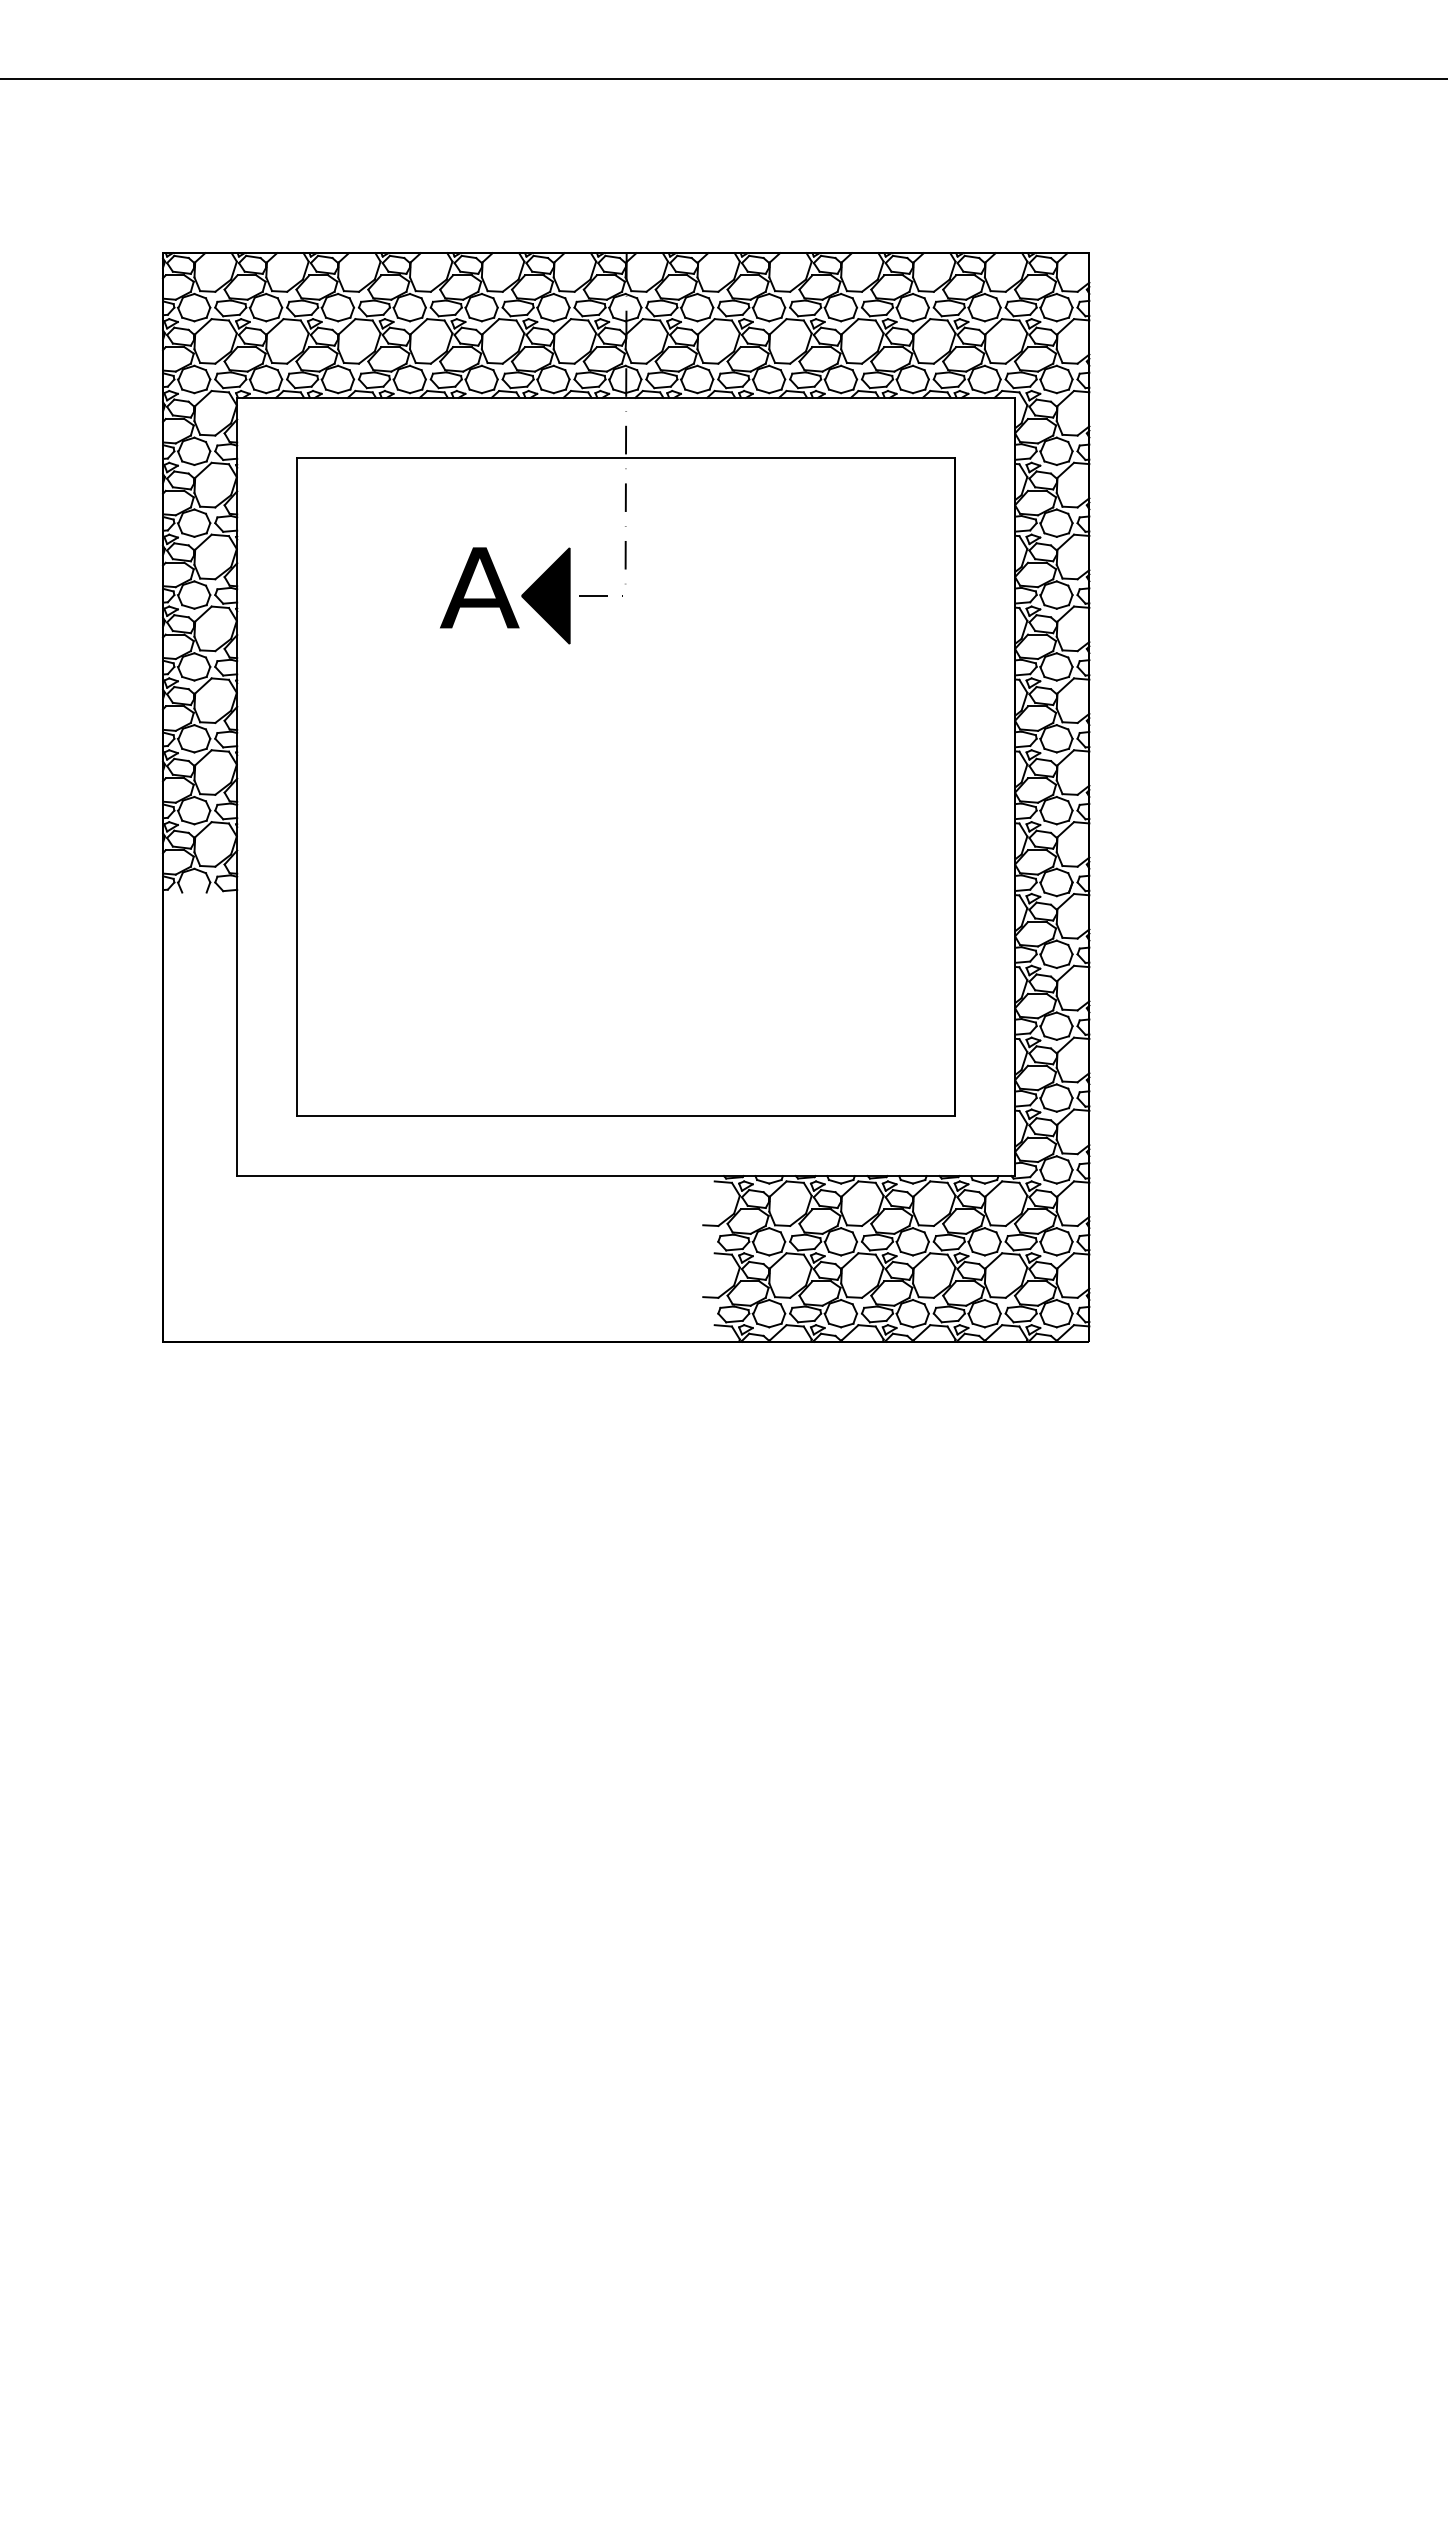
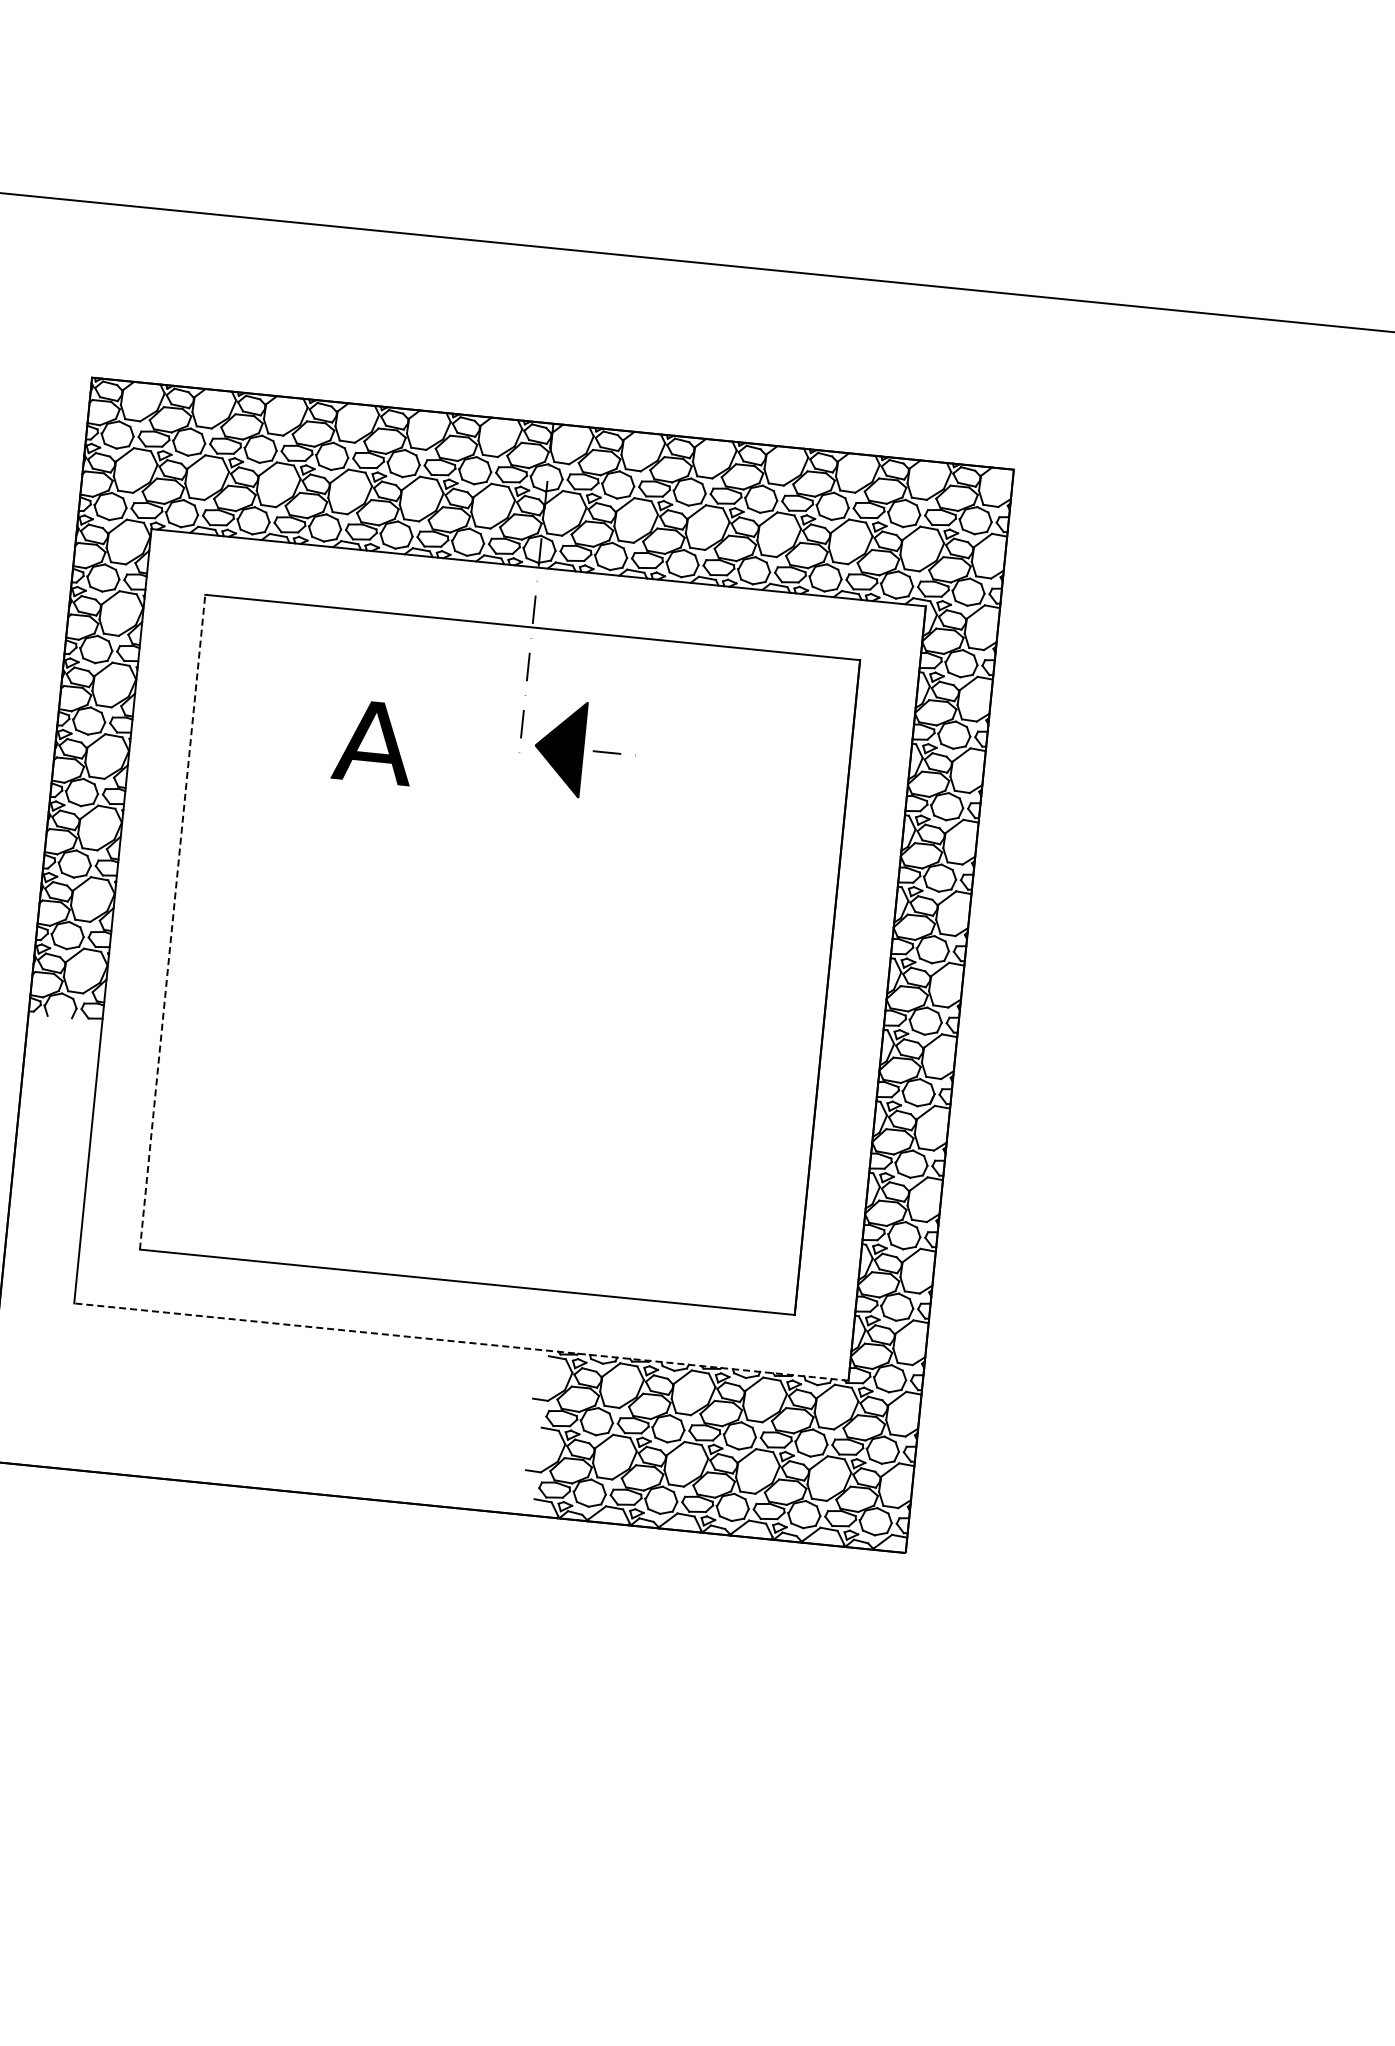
part: (571, 595) -> (585, 749), moved
line: (297, 786) -> (172, 921), solid -> dashed
line: (625, 1176) -> (460, 1342), solid -> dashed

